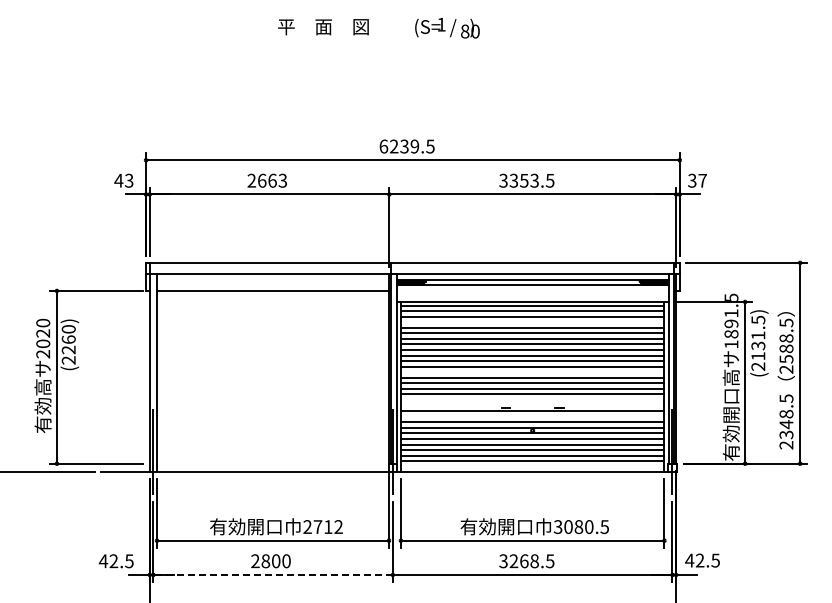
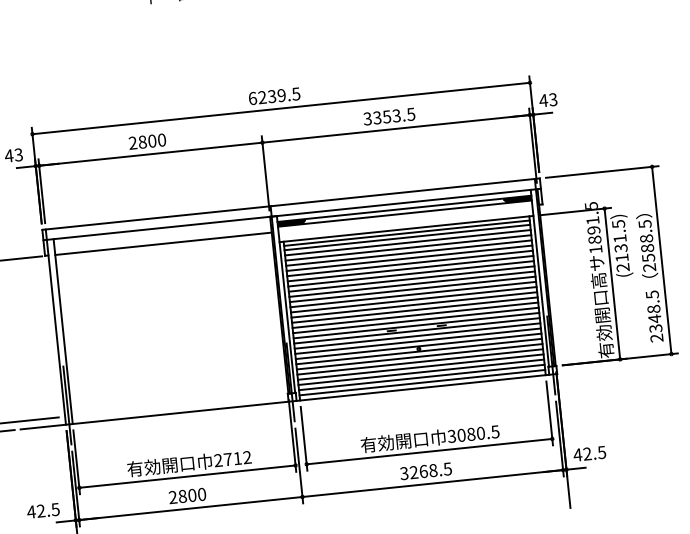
text: (272, 180) -> (152, 140), 2663 -> 2800
text: (696, 180) -> (547, 100), 37 -> 43
line: (532, 322) -> (408, 248), added
line: (532, 372) -> (413, 294), added
line: (532, 400) -> (415, 320), added
line: (532, 405) -> (416, 325), added
line: (532, 416) -> (417, 335), added
line: (532, 466) -> (422, 382), added
line: (273, 574) -> (191, 508), dashed -> solid

